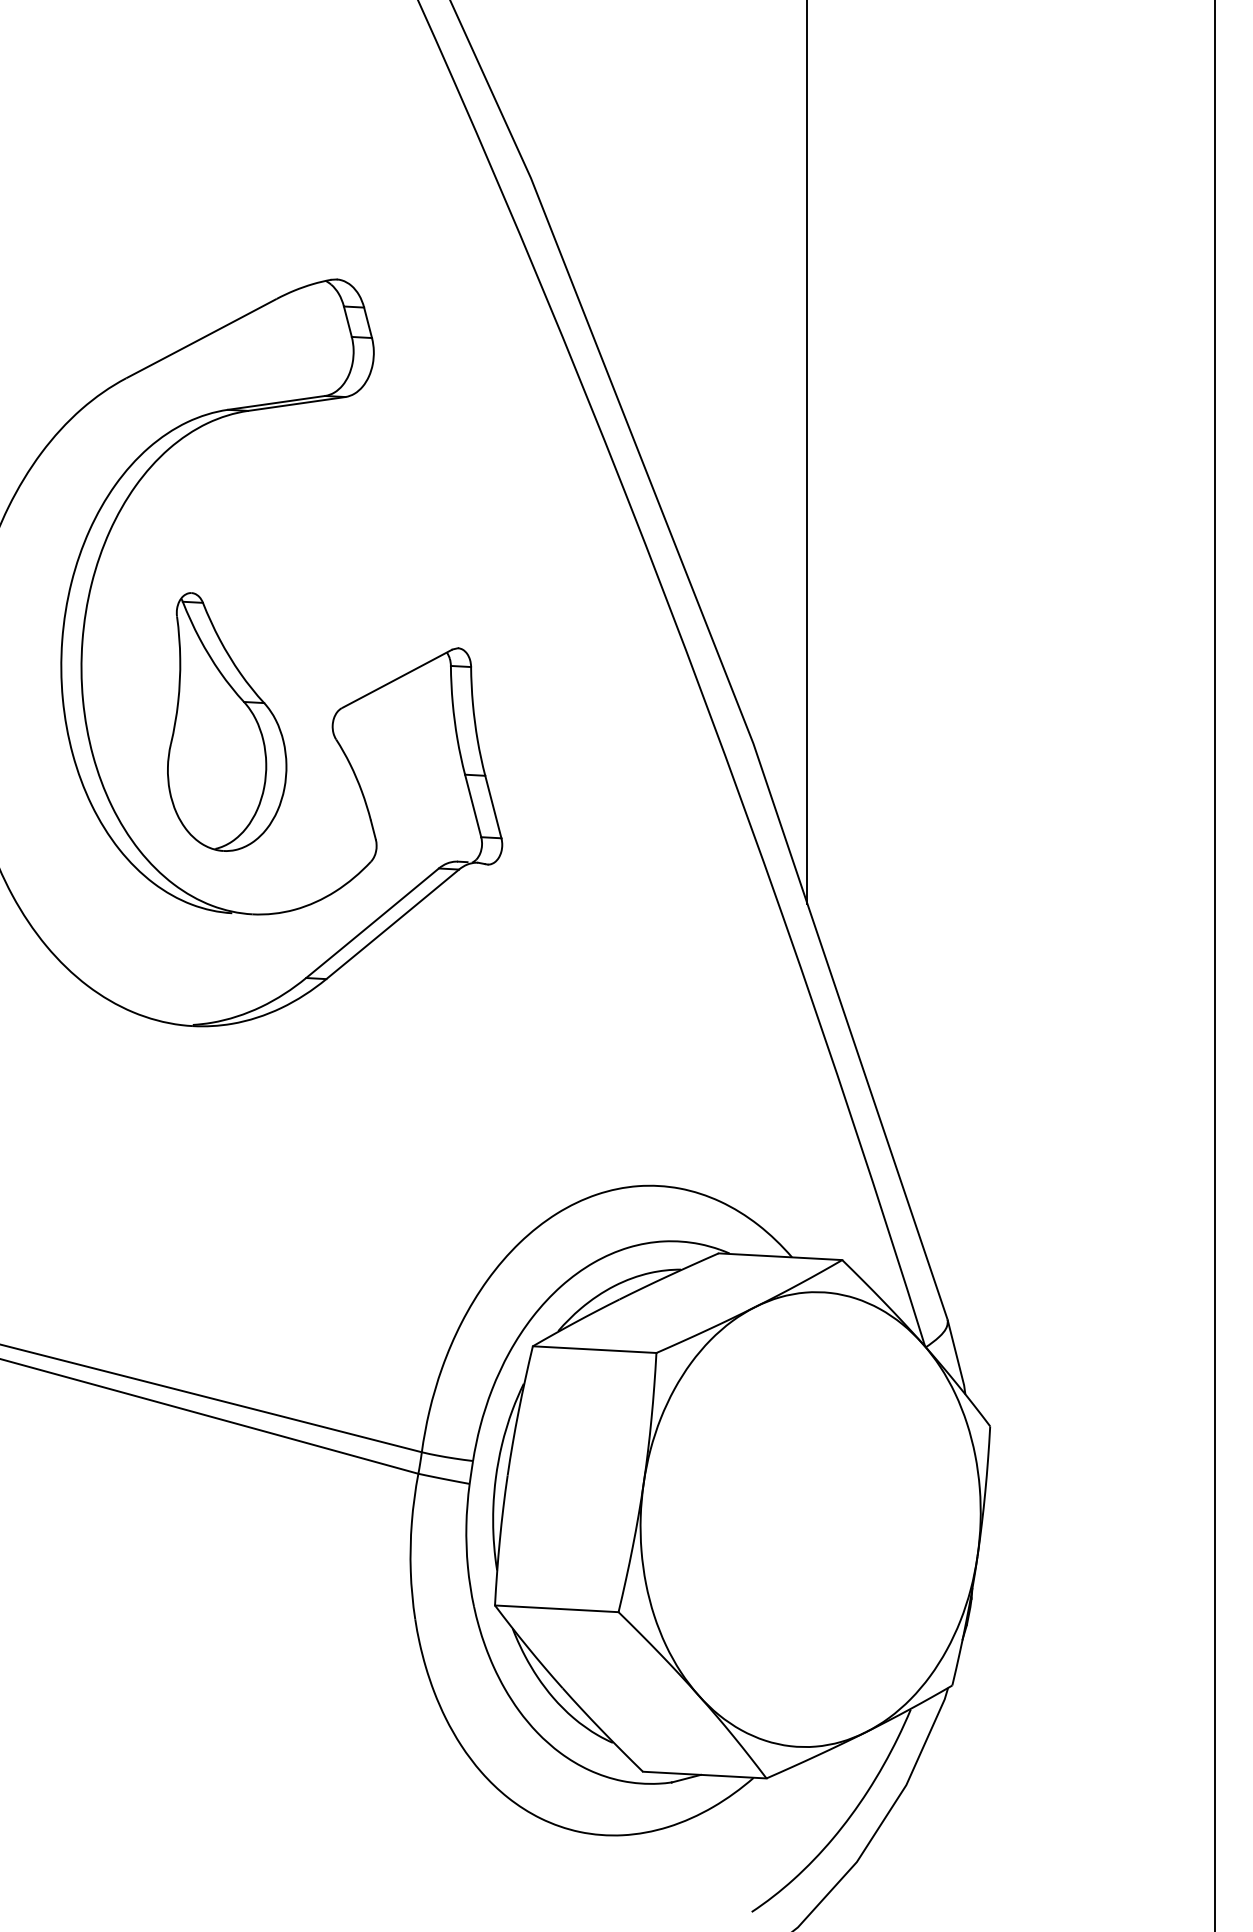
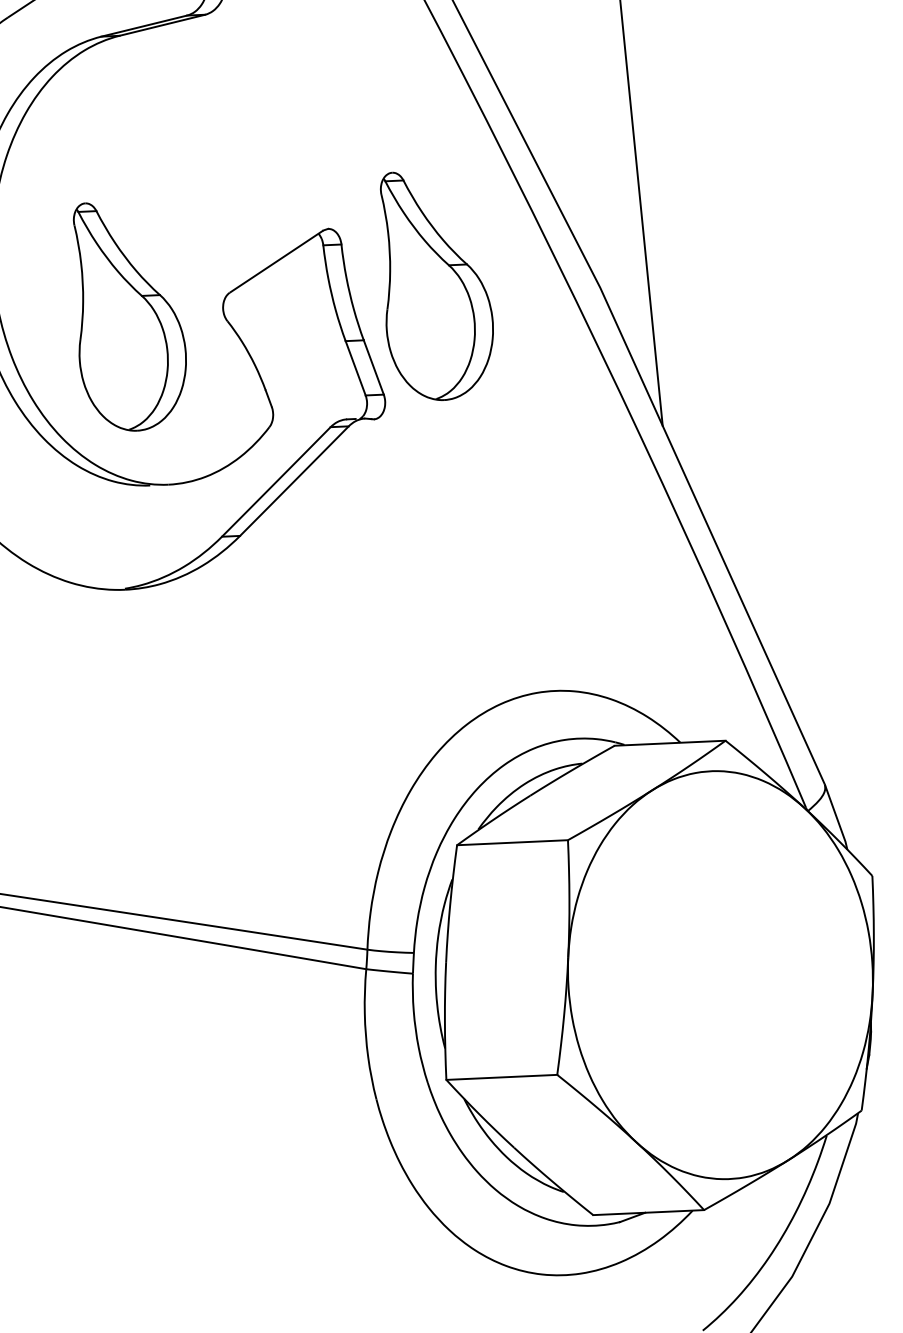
part: (571, 721) -> (435, 284), added

